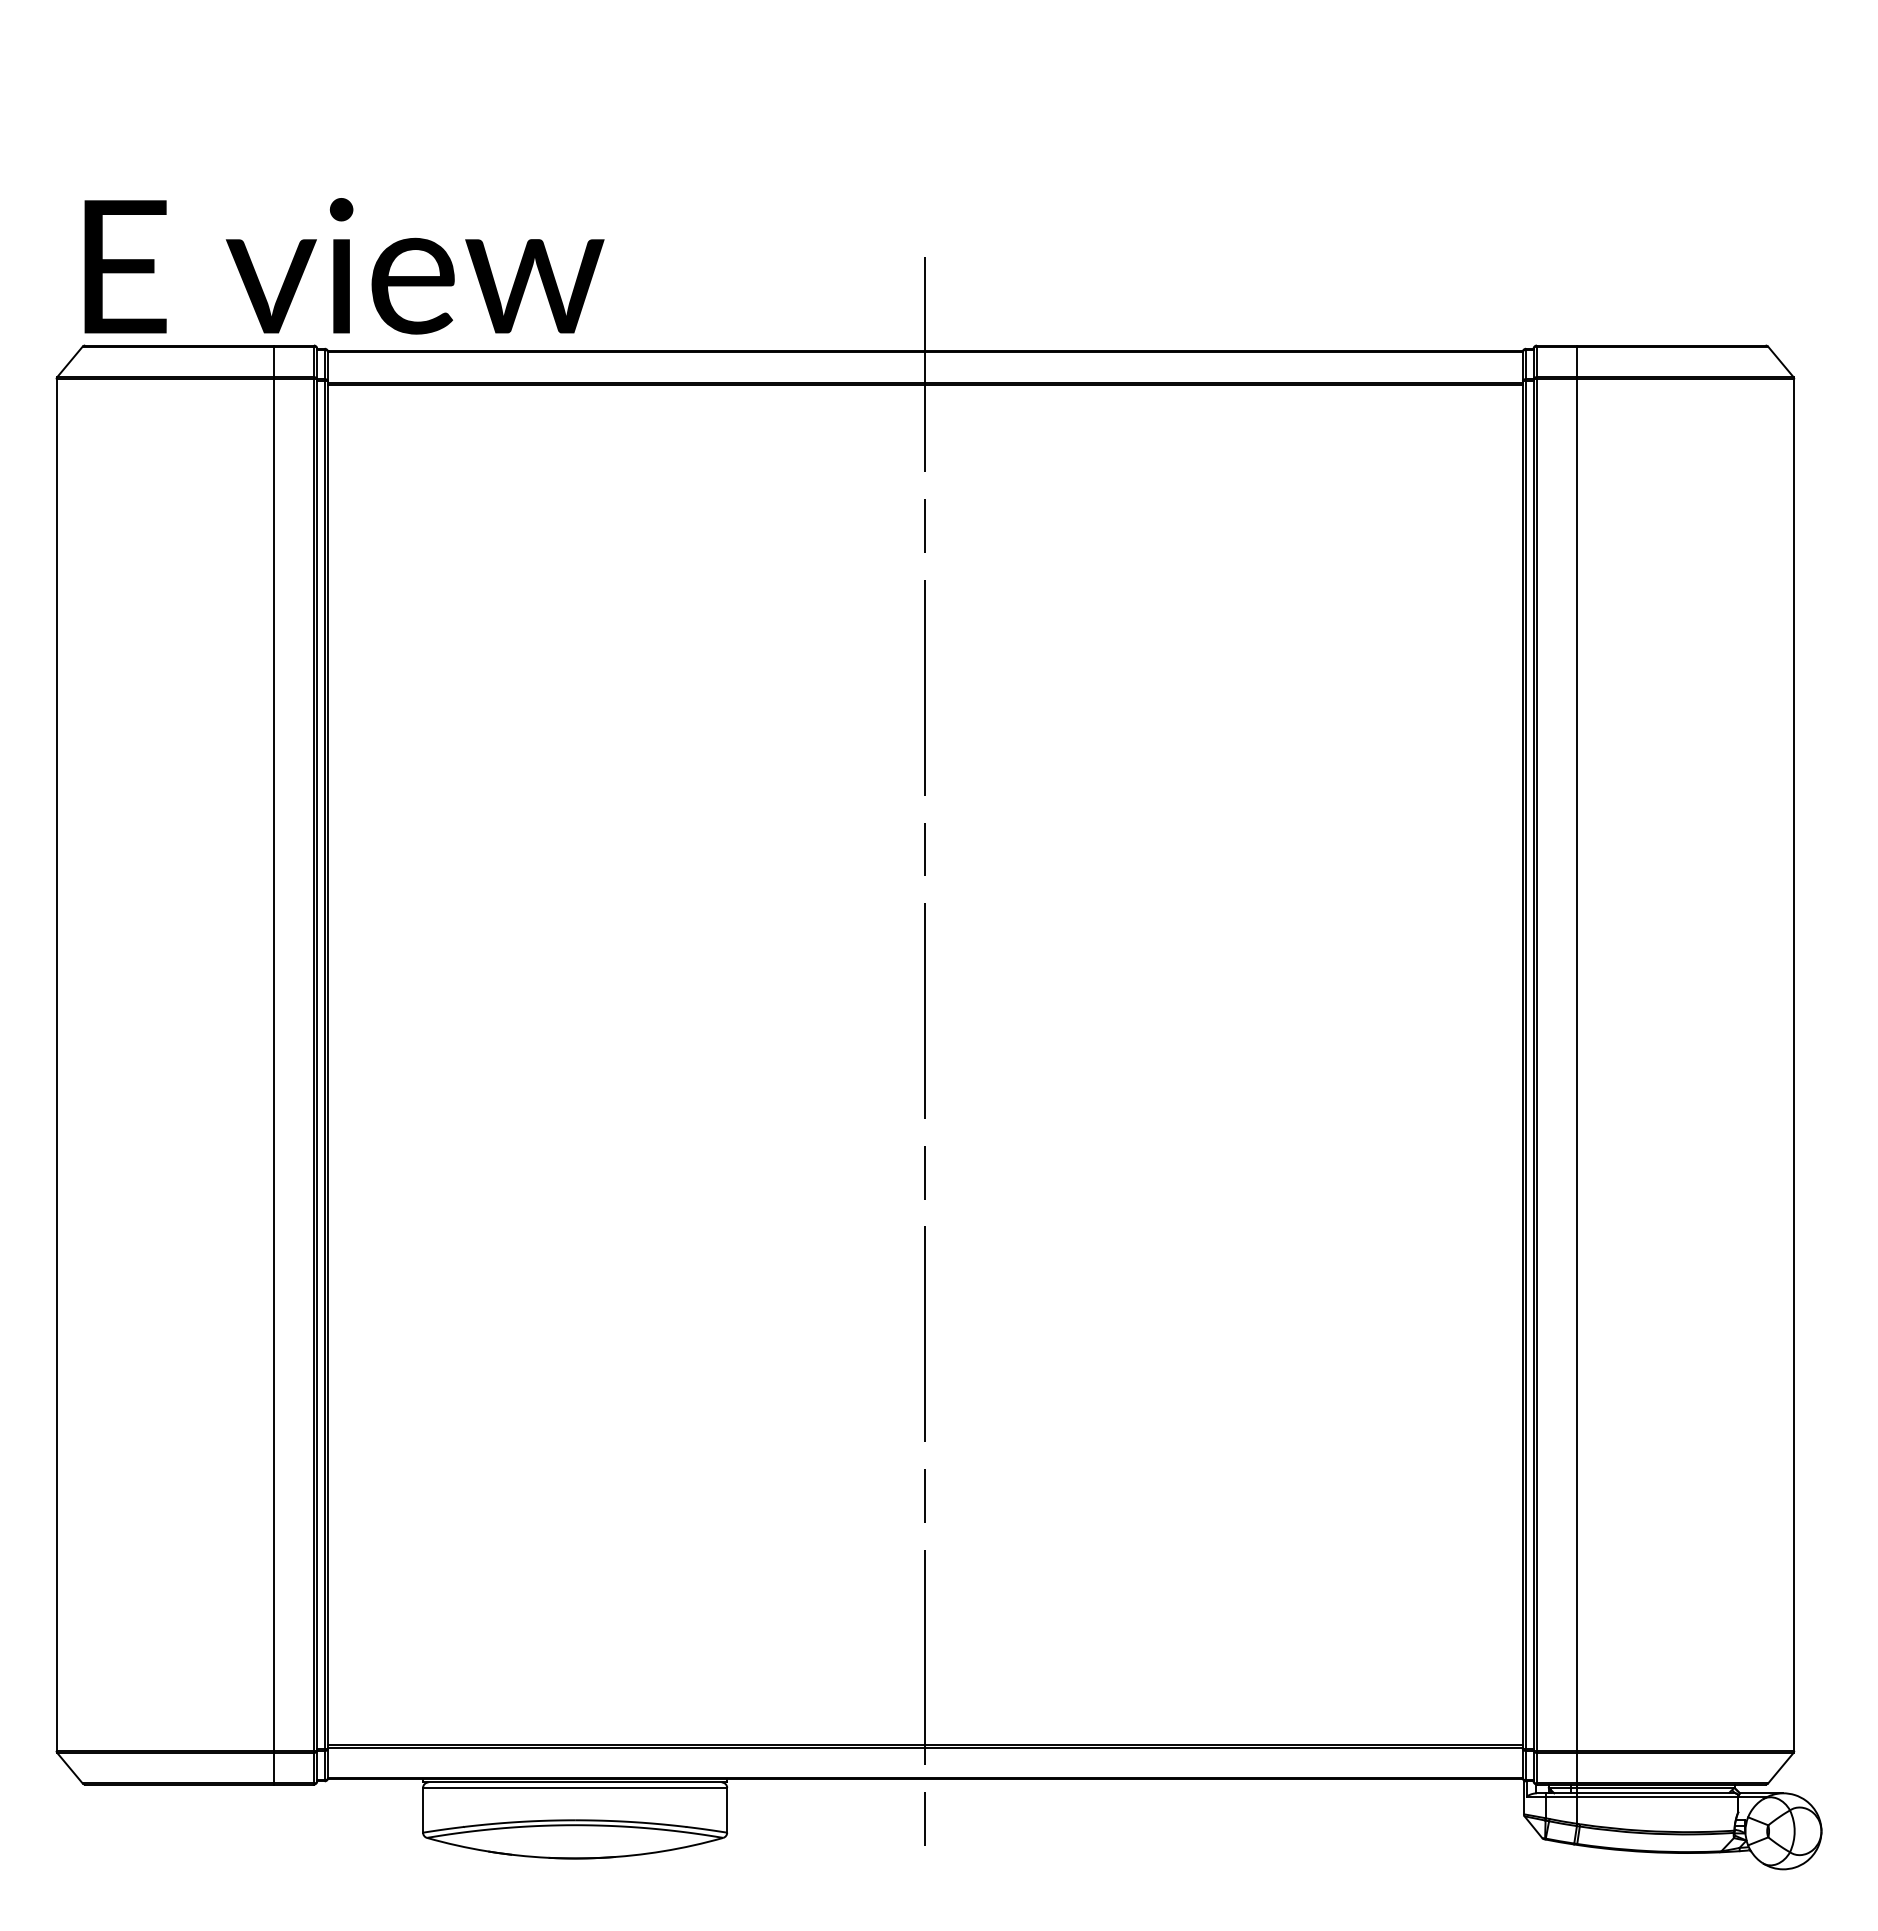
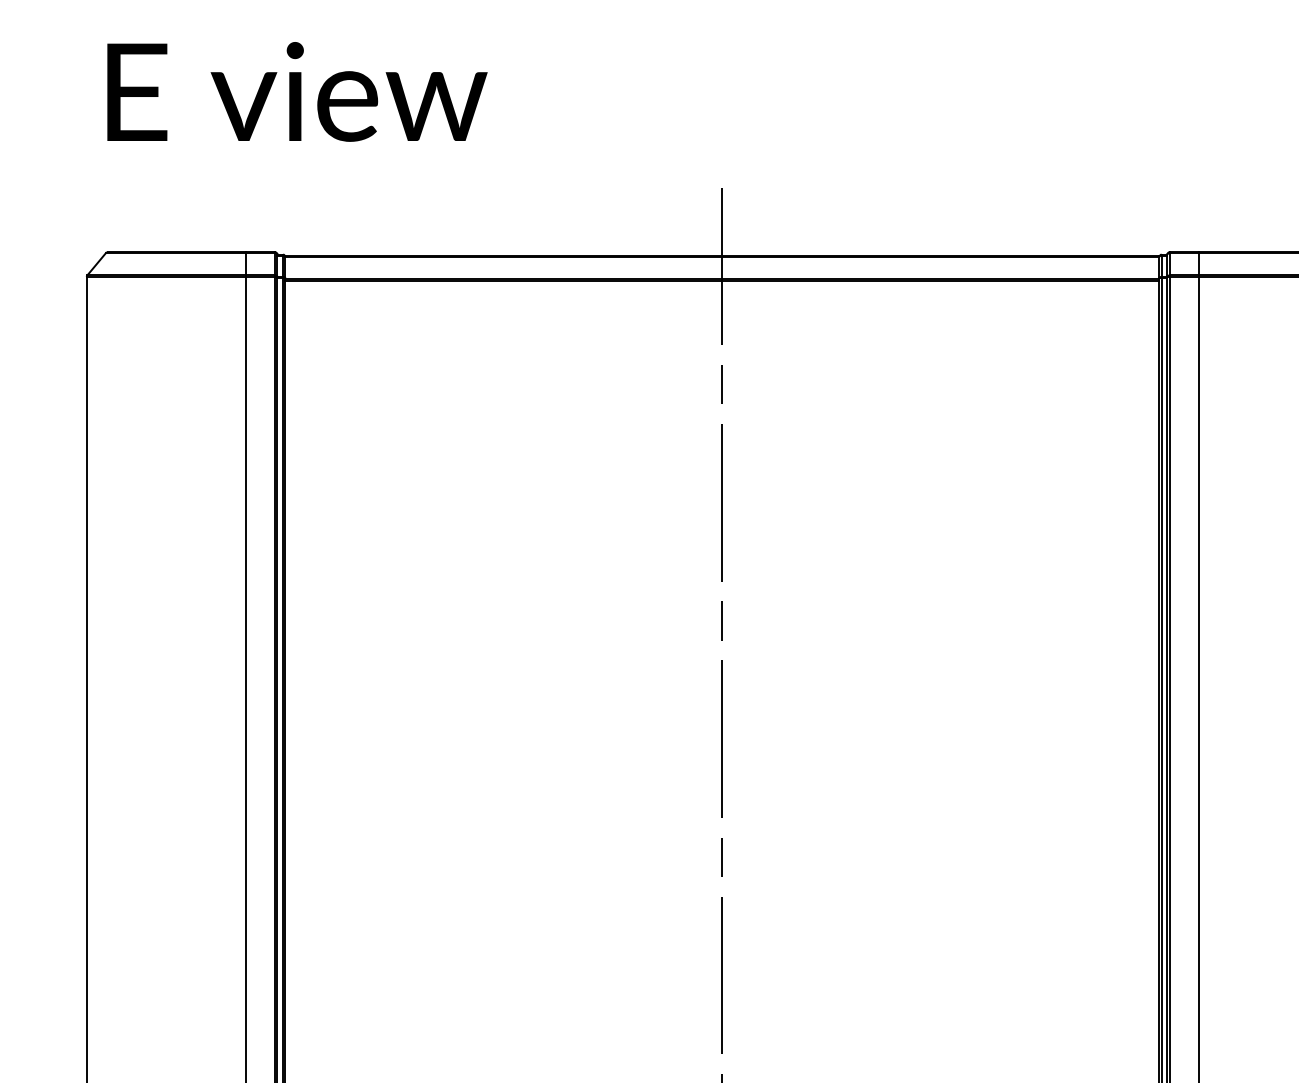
text: (344, 266) -> (297, 92), moved

